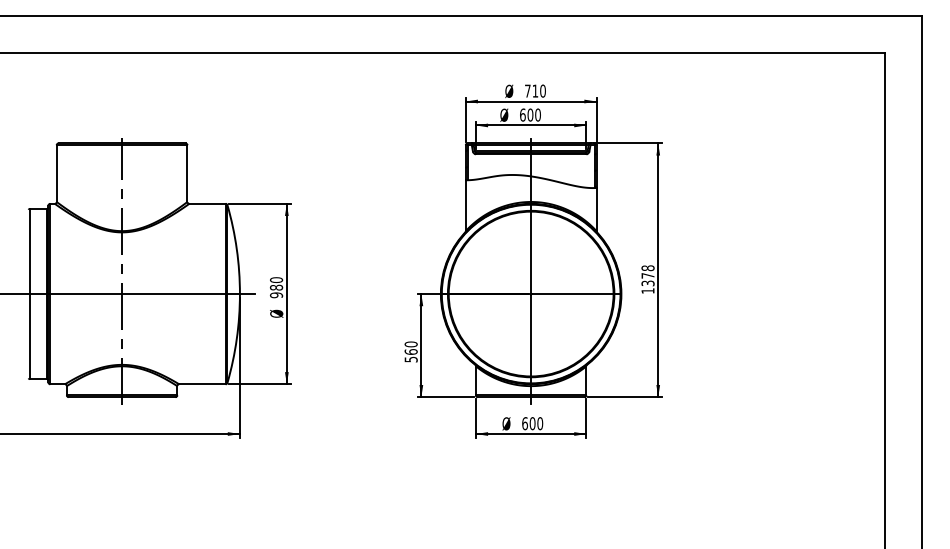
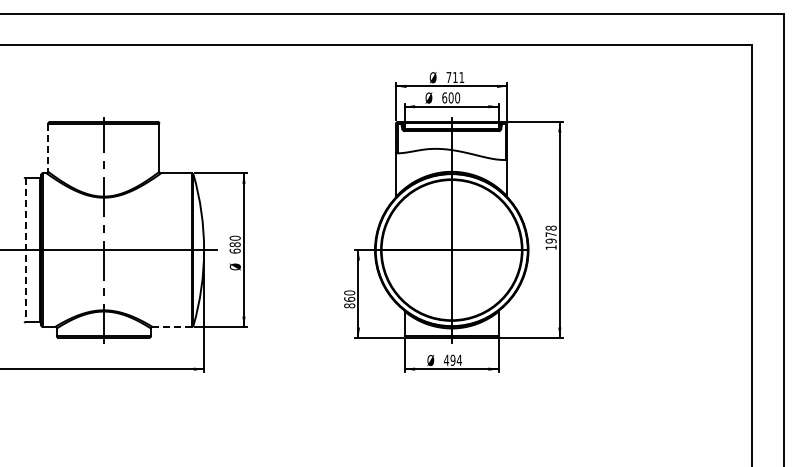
text: (542, 91) -> (461, 77), 710 -> 711
line: (57, 174) -> (48, 148), solid -> dashed
text: (647, 282) -> (550, 240), 1378 -> 1978
line: (29, 294) -> (25, 250), solid -> dashed
text: (275, 294) -> (234, 250), 980 -> 680
text: (410, 359) -> (349, 305), 560 -> 860
line: (202, 383) -> (172, 326), solid -> dashed
text: (532, 422) -> (452, 359), 600 -> 494

